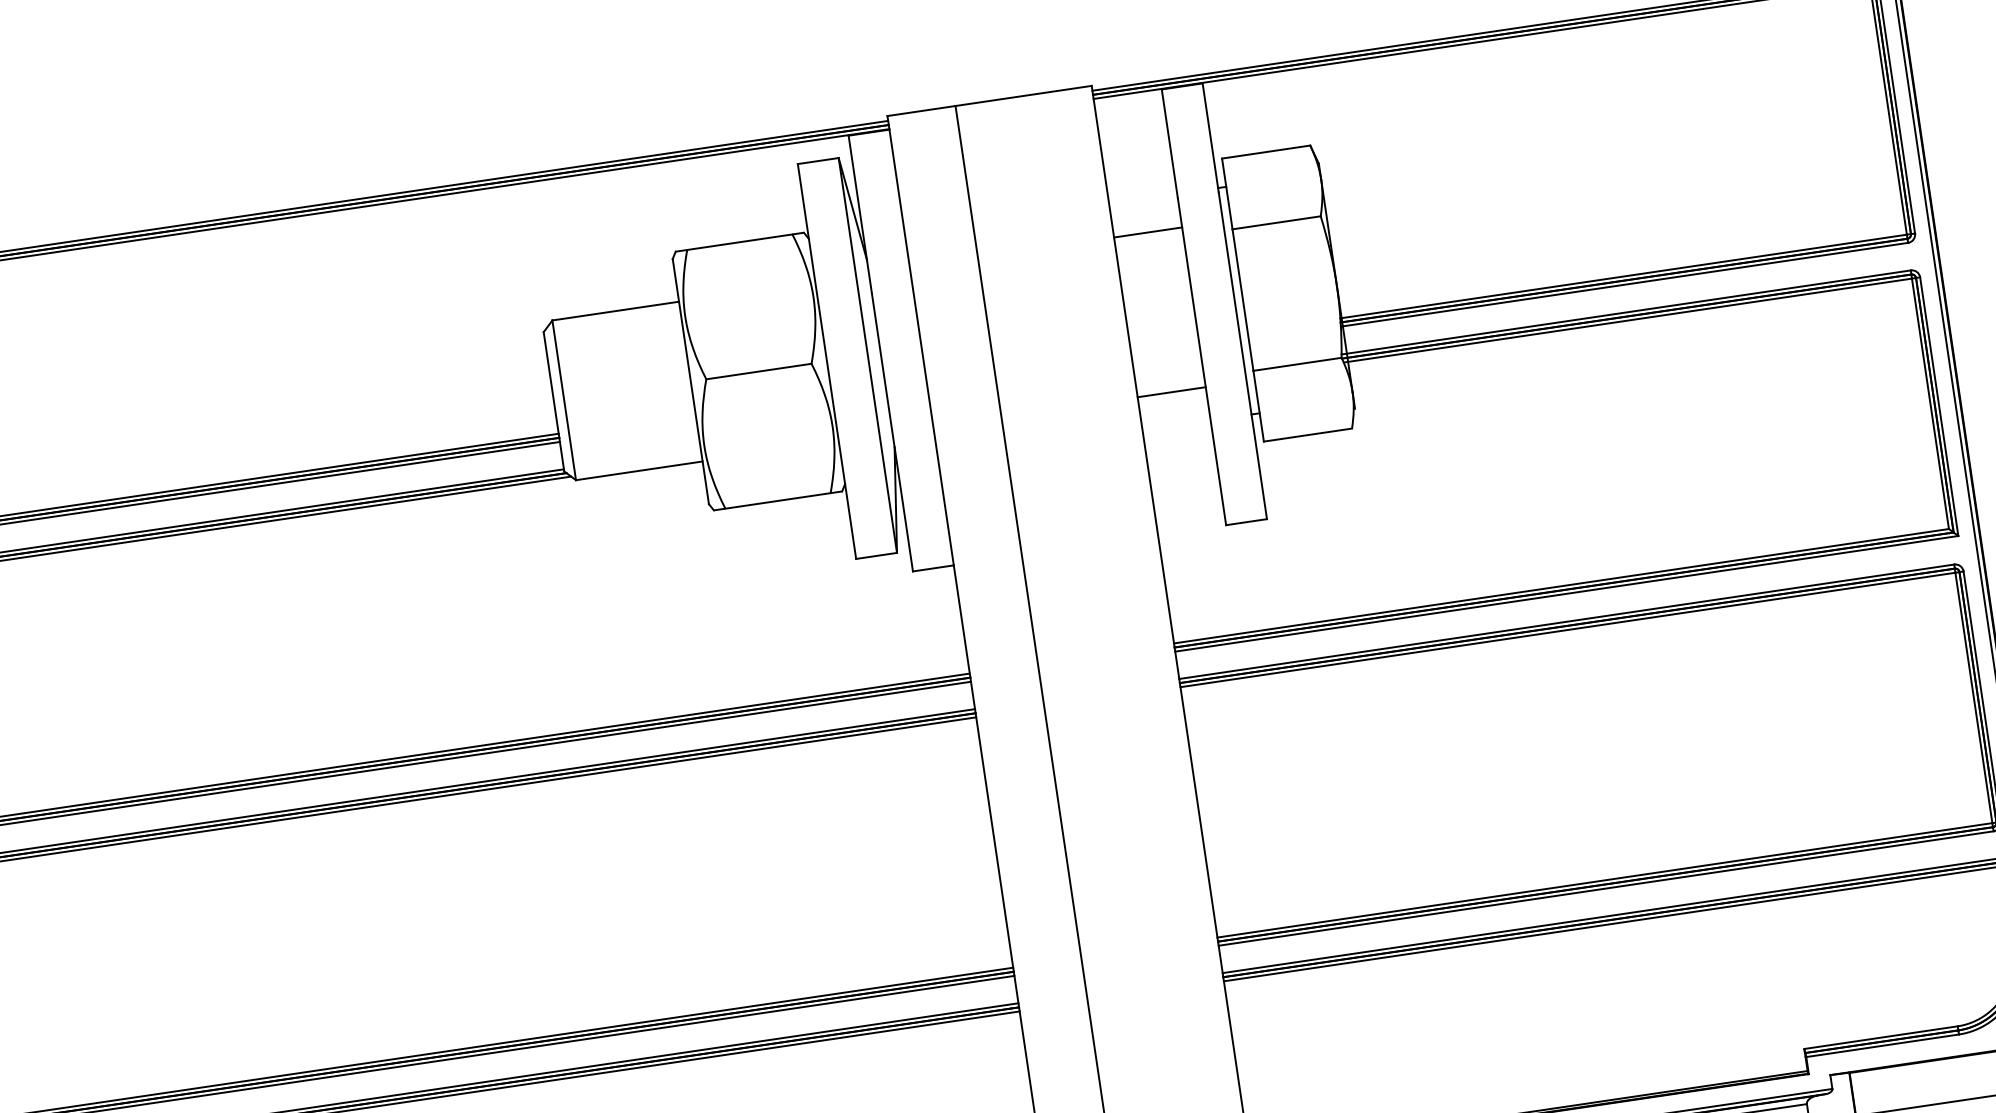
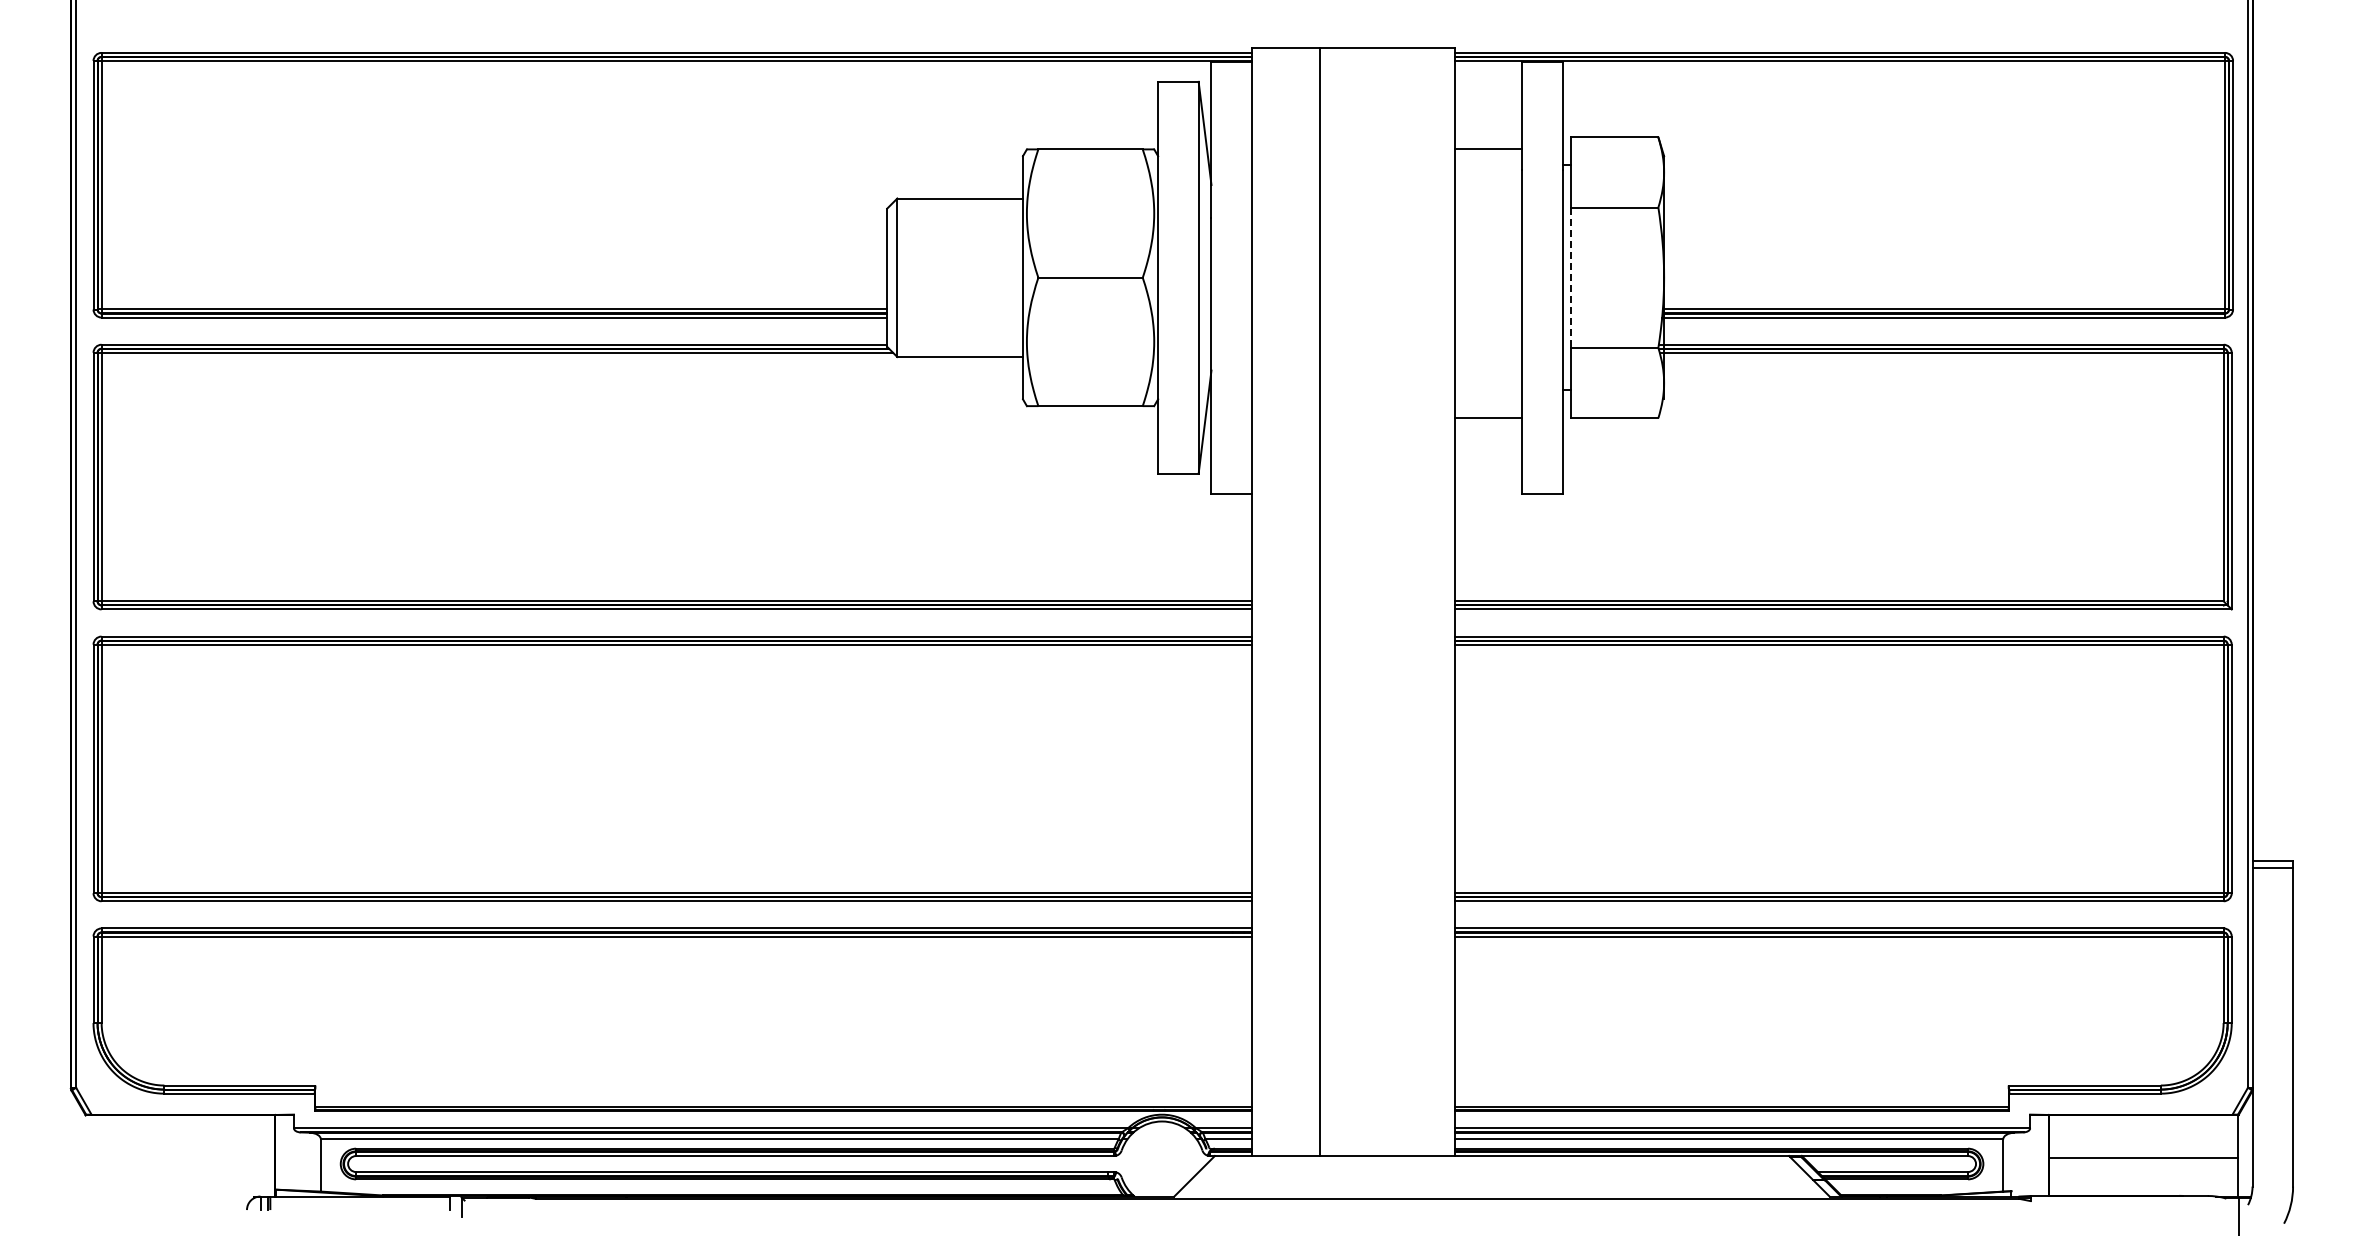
line: (1148, 232) -> (1488, 148), moved
line: (1242, 300) -> (1570, 278), solid -> dashed
line: (1171, 392) -> (1488, 418), moved

